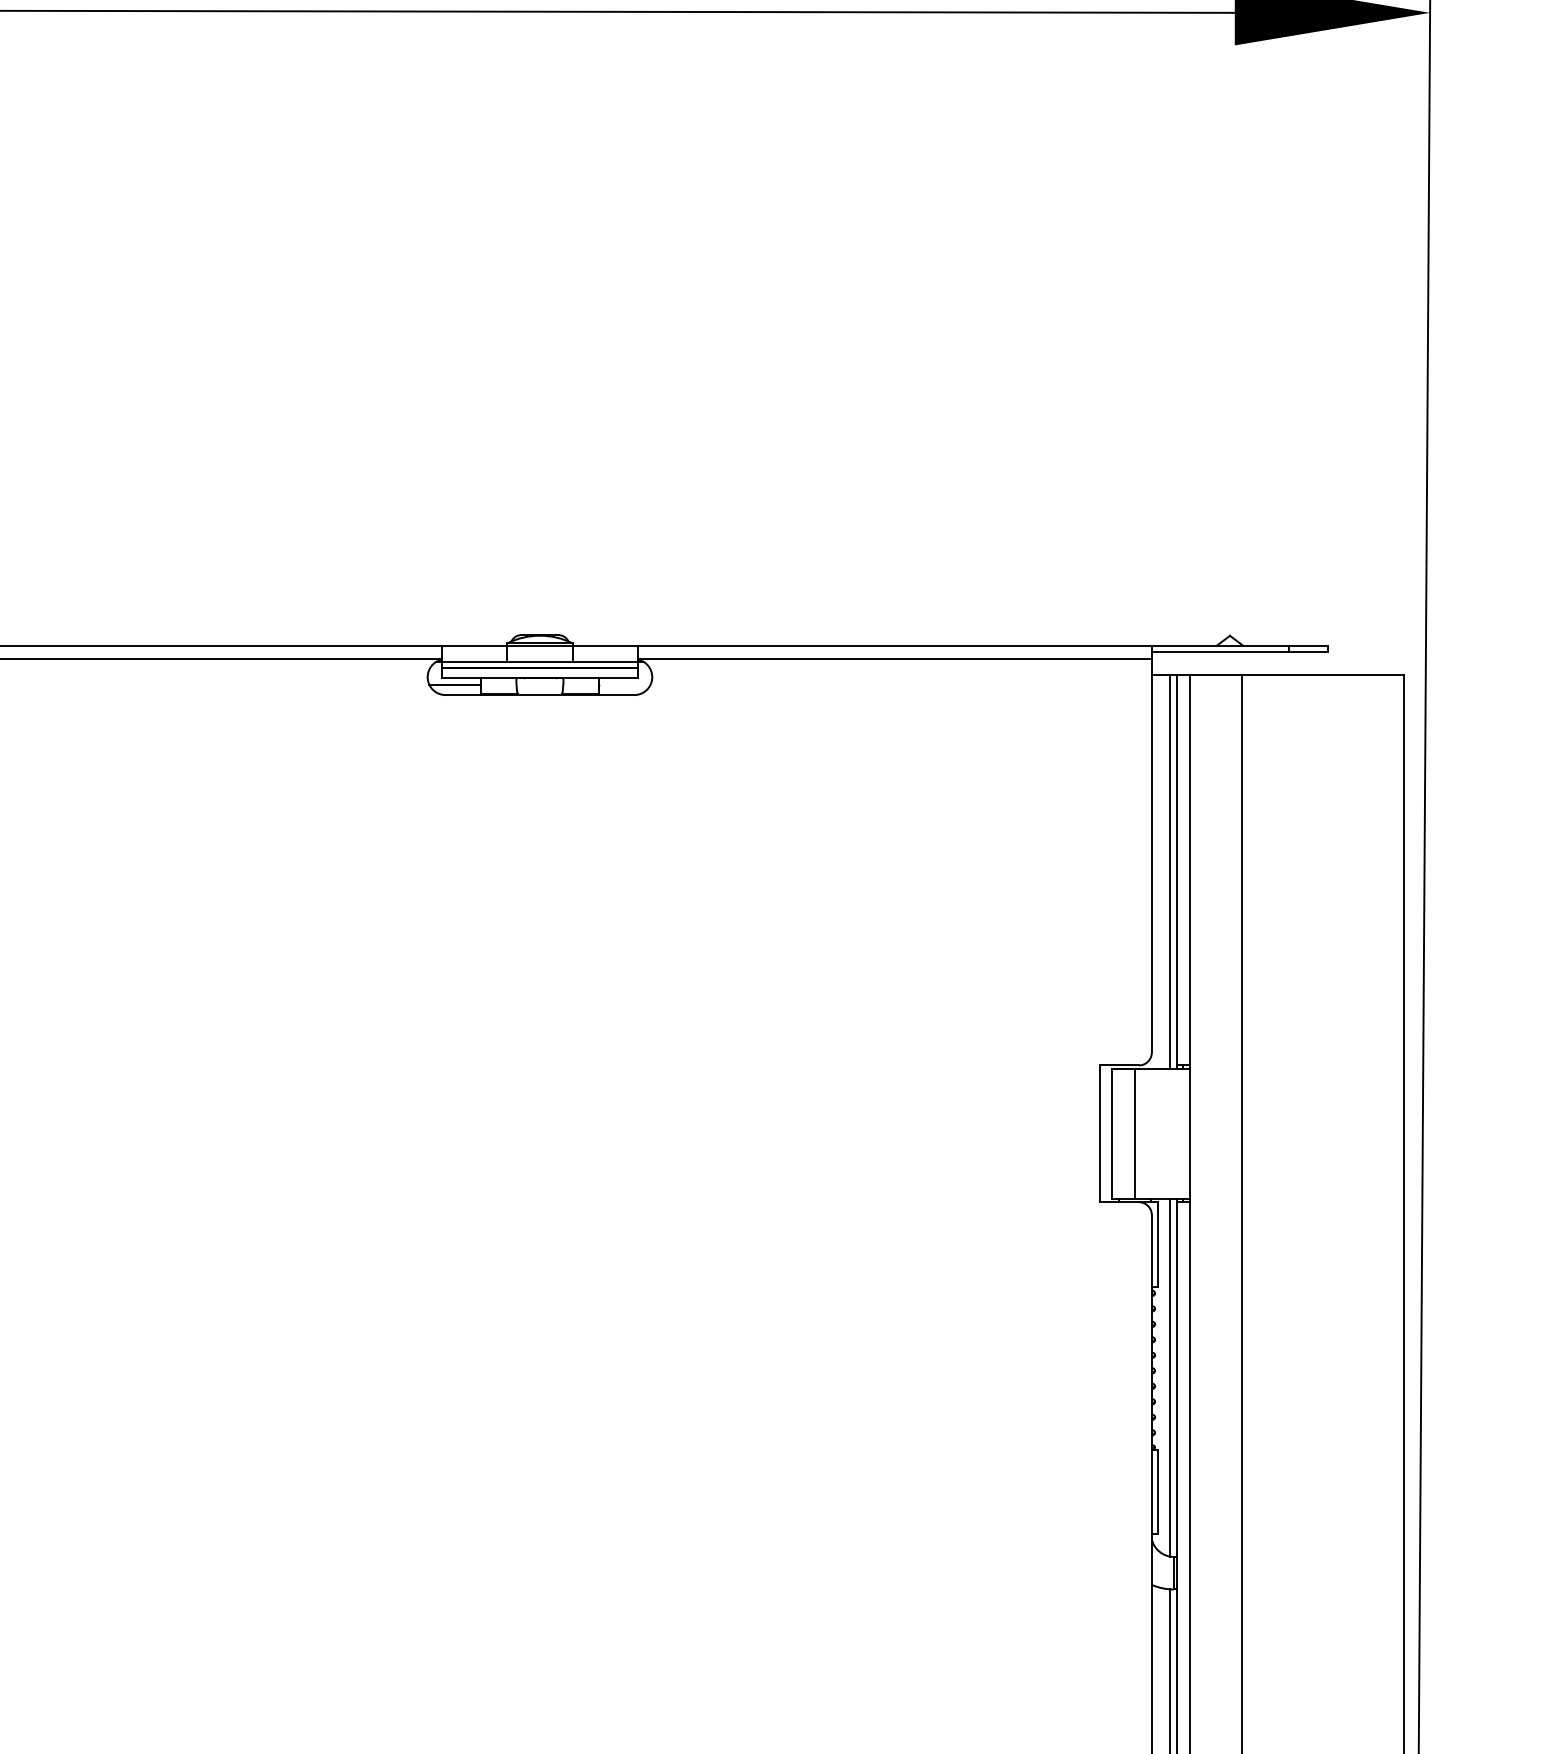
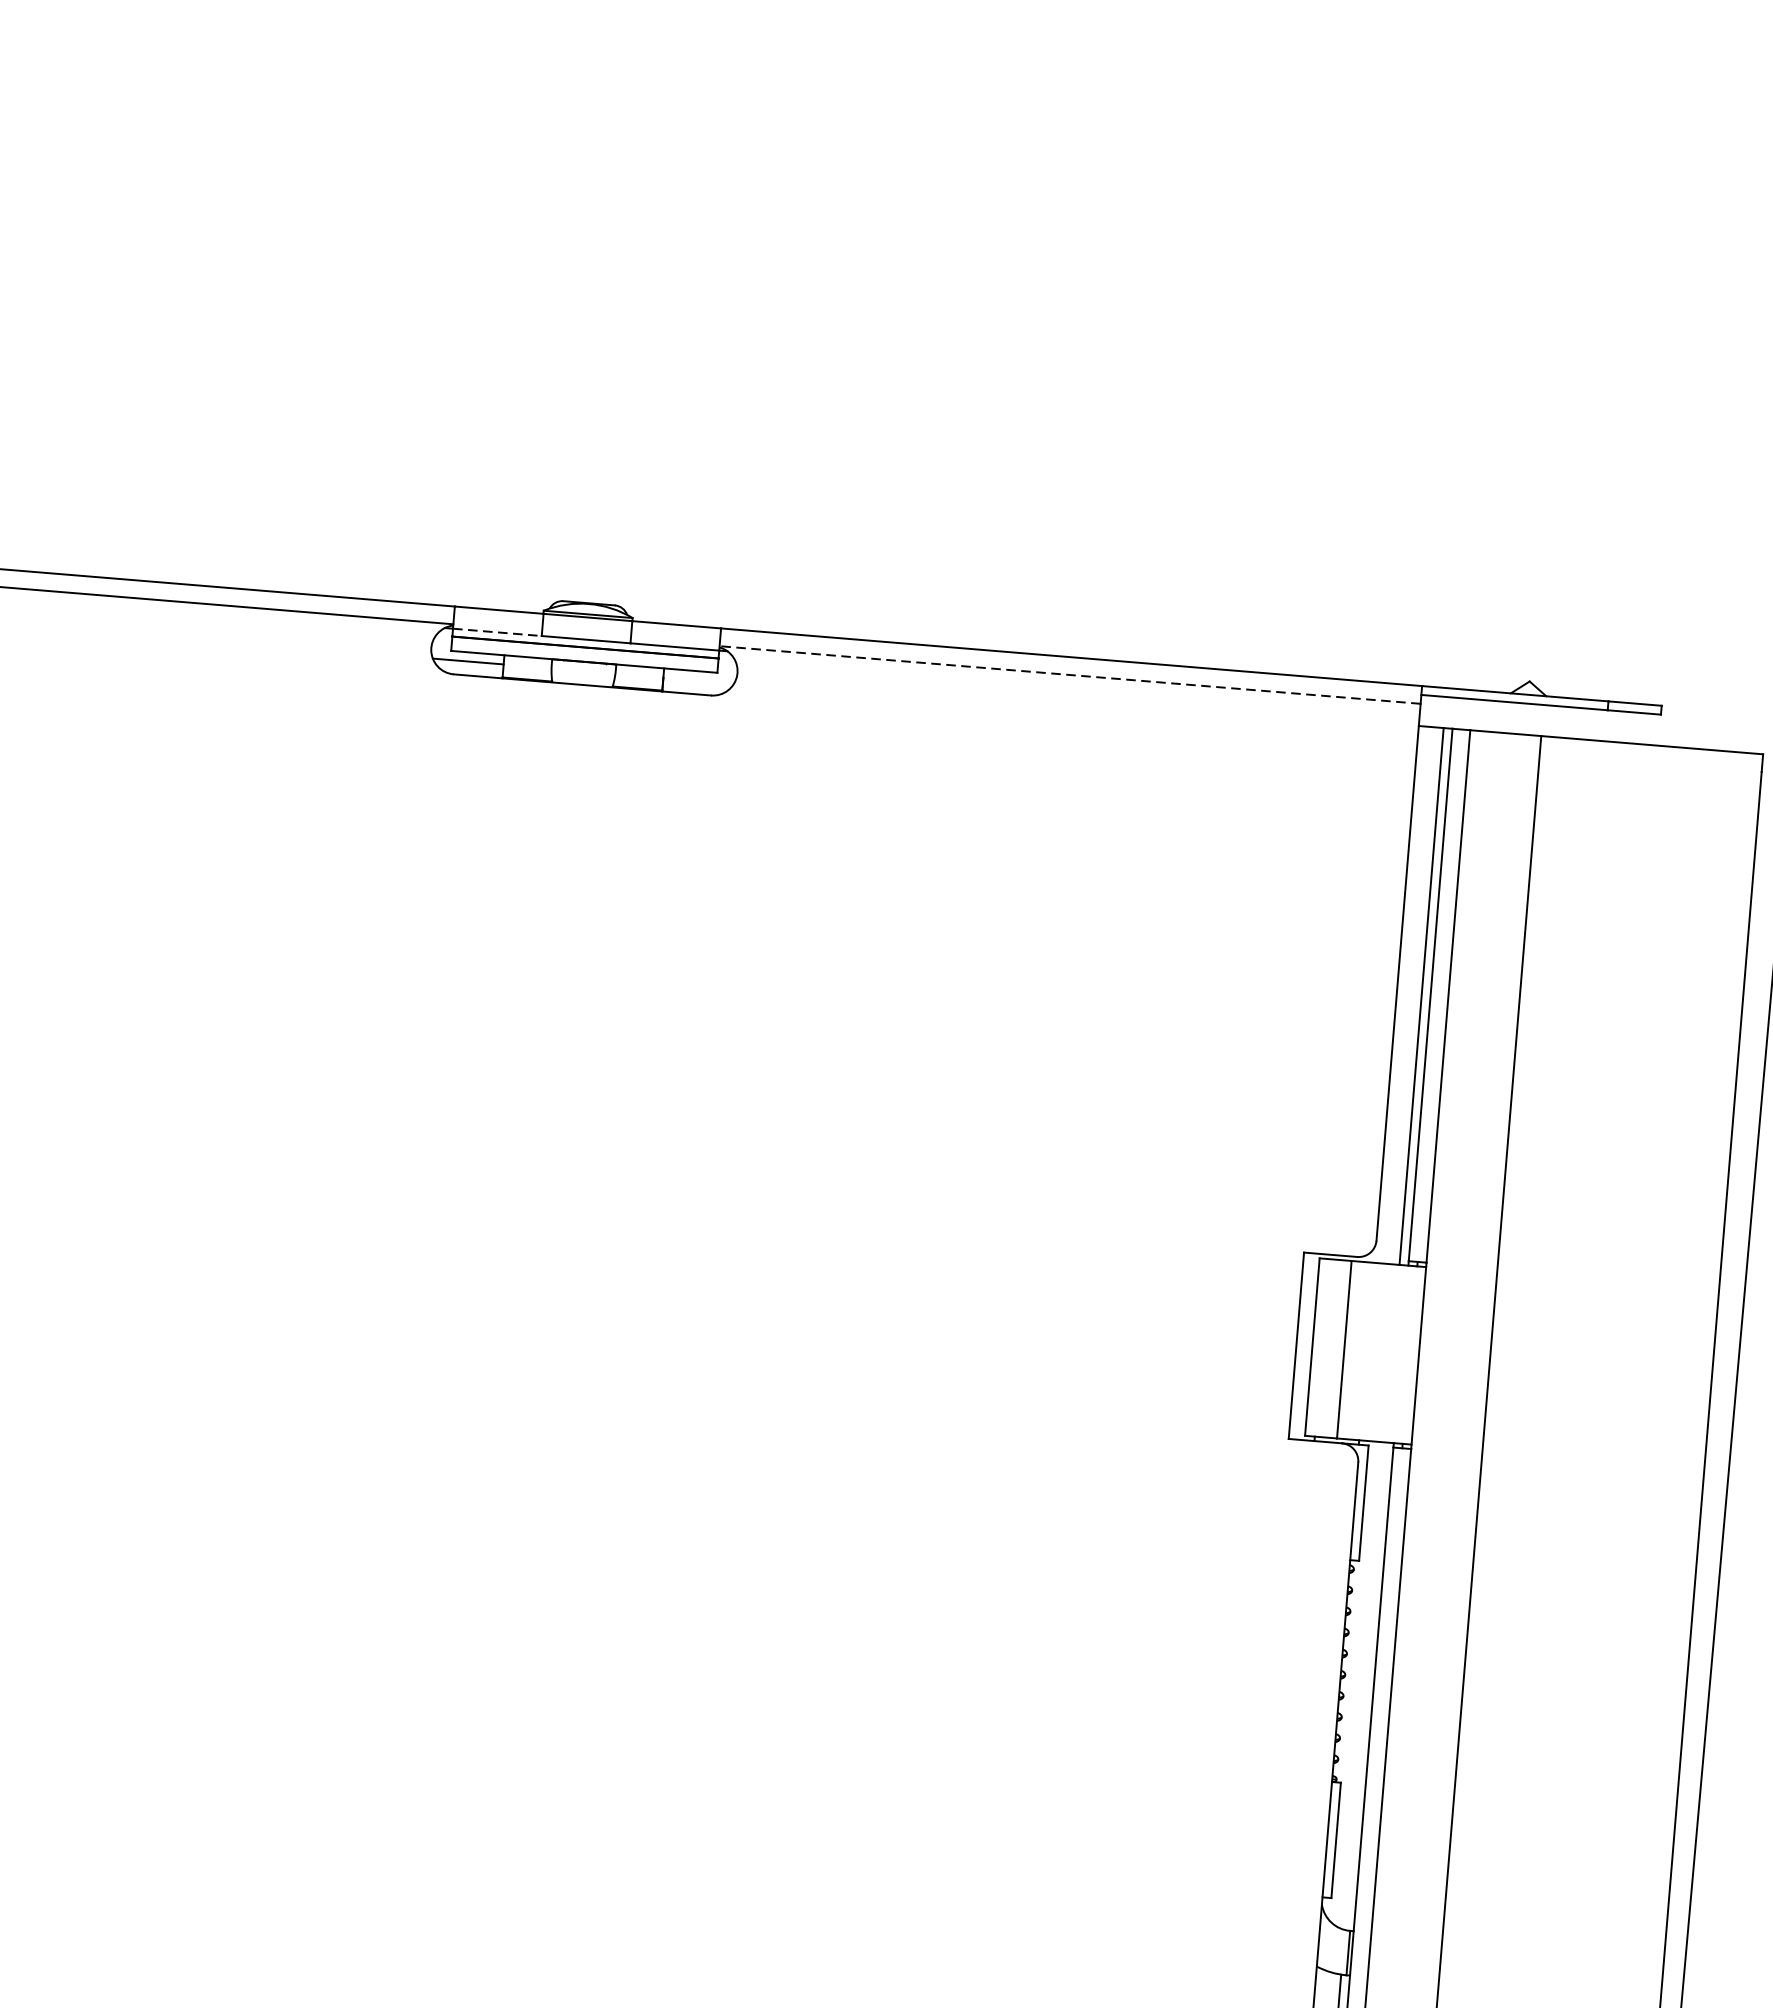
line: (894, 658) -> (1069, 674), solid -> dashed
line: (474, 661) -> (496, 631), solid -> dashed
line: (1170, 1377) -> (1365, 1685), removed

